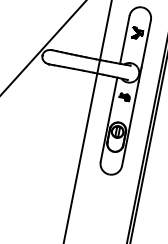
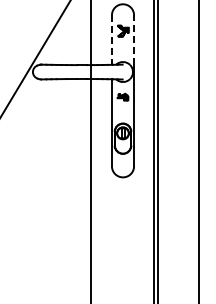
line: (124, 40) -> (111, 40), solid -> dashed
line: (146, 44) -> (134, 40), solid -> dashed

